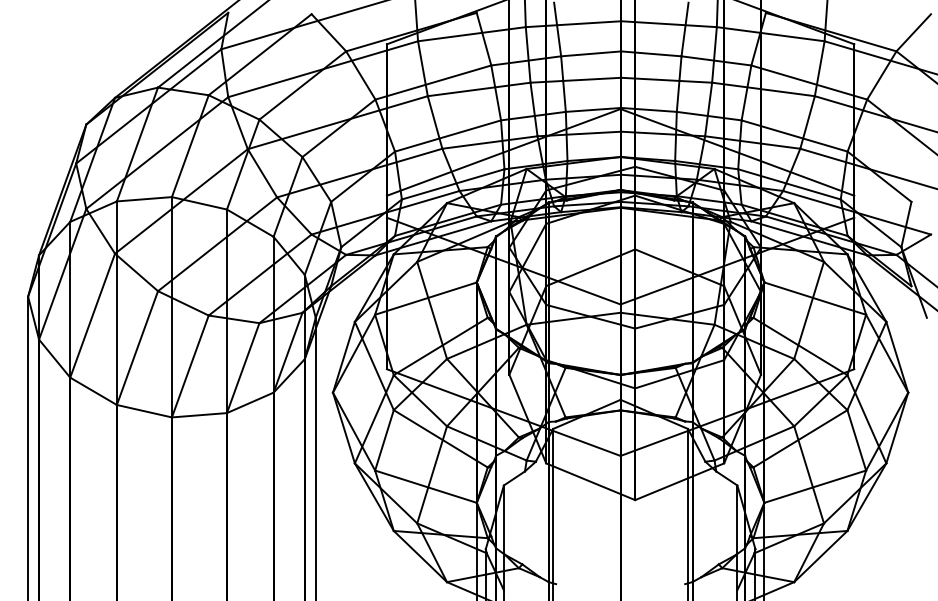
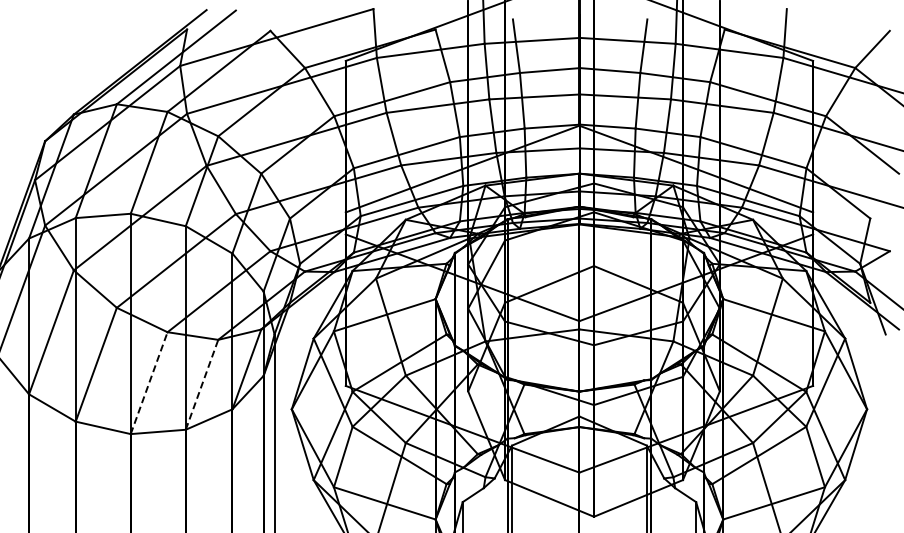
line: (190, 366) -> (149, 383), solid -> dashed
line: (243, 368) -> (202, 385), solid -> dashed

